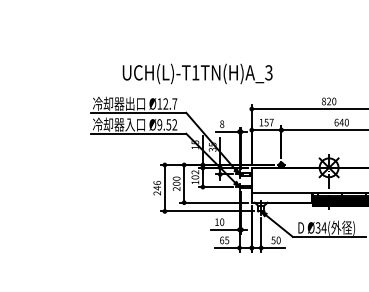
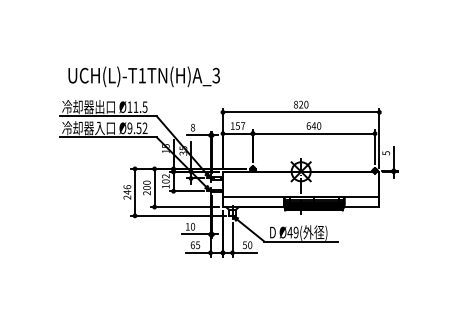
text: (196, 73) -> (143, 76), moved
text: (170, 104) -> (140, 107), Ø12.7 -> Ø11.5
text: (320, 227) -> (292, 232), Ø34( -> Ø49(

